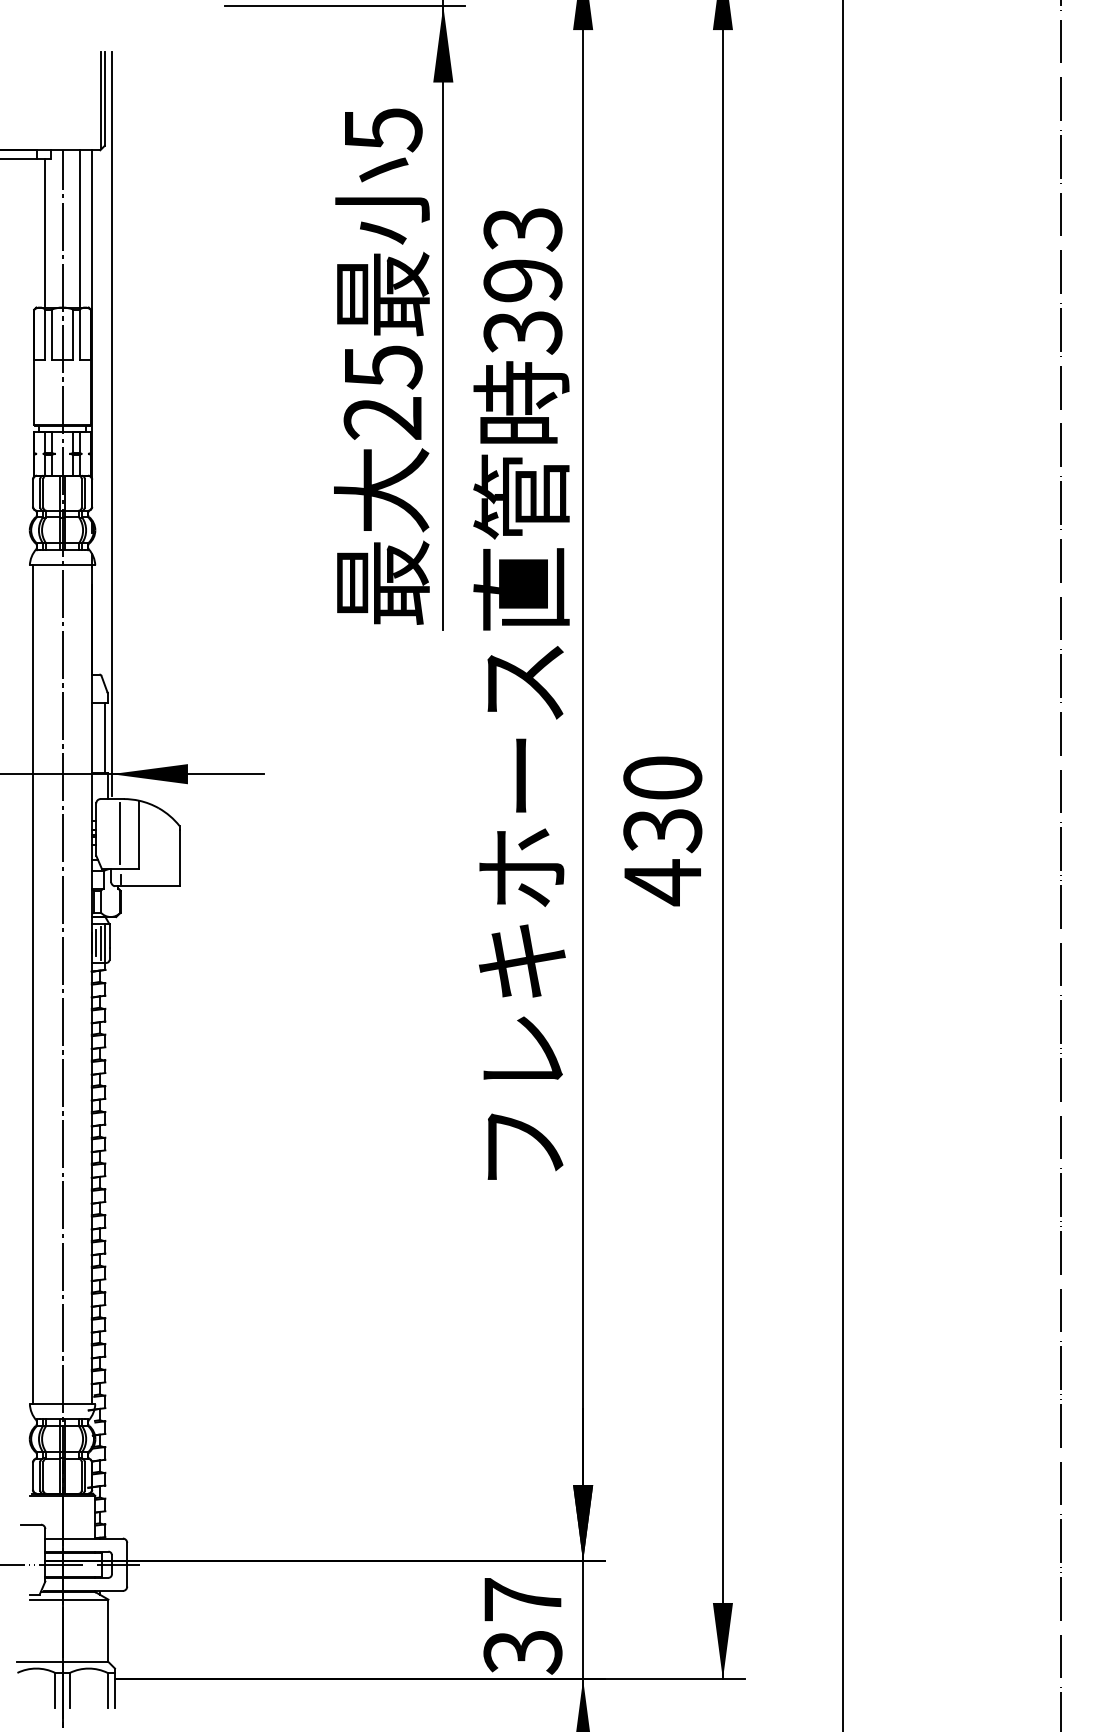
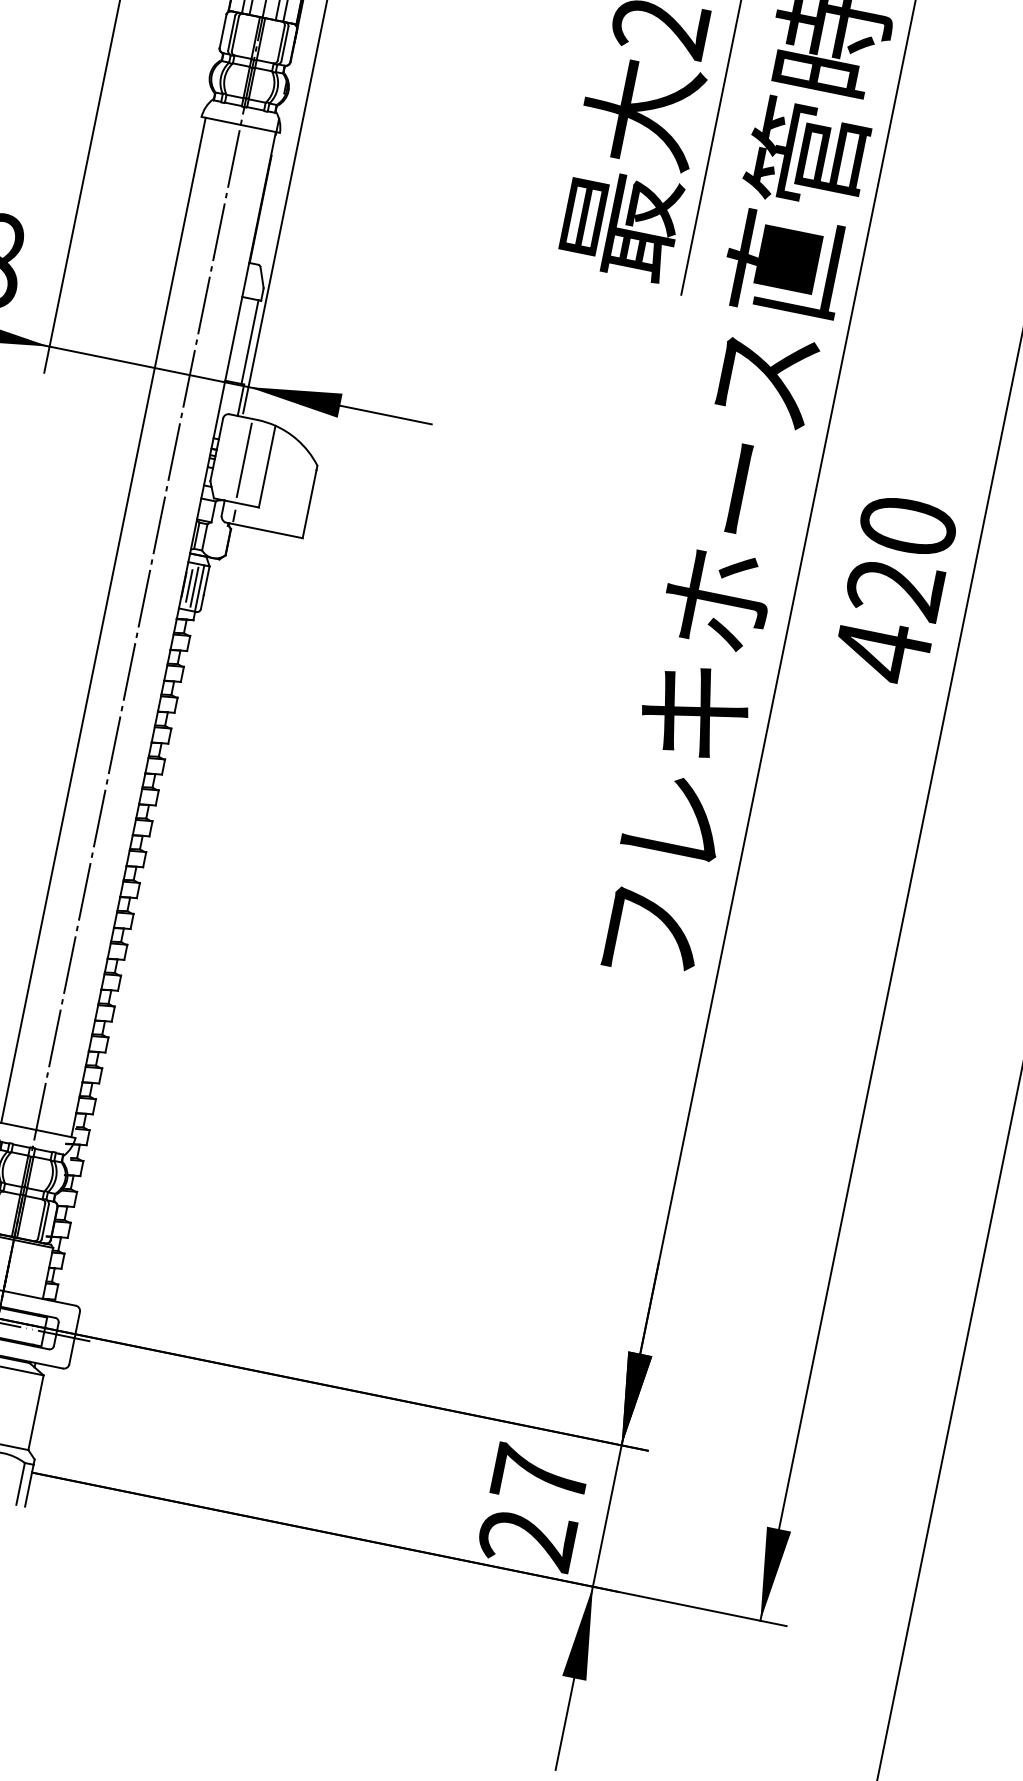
text: (662, 830) -> (894, 588), 430 -> 420
text: (522, 1652) -> (526, 1539), 37 -> 27

